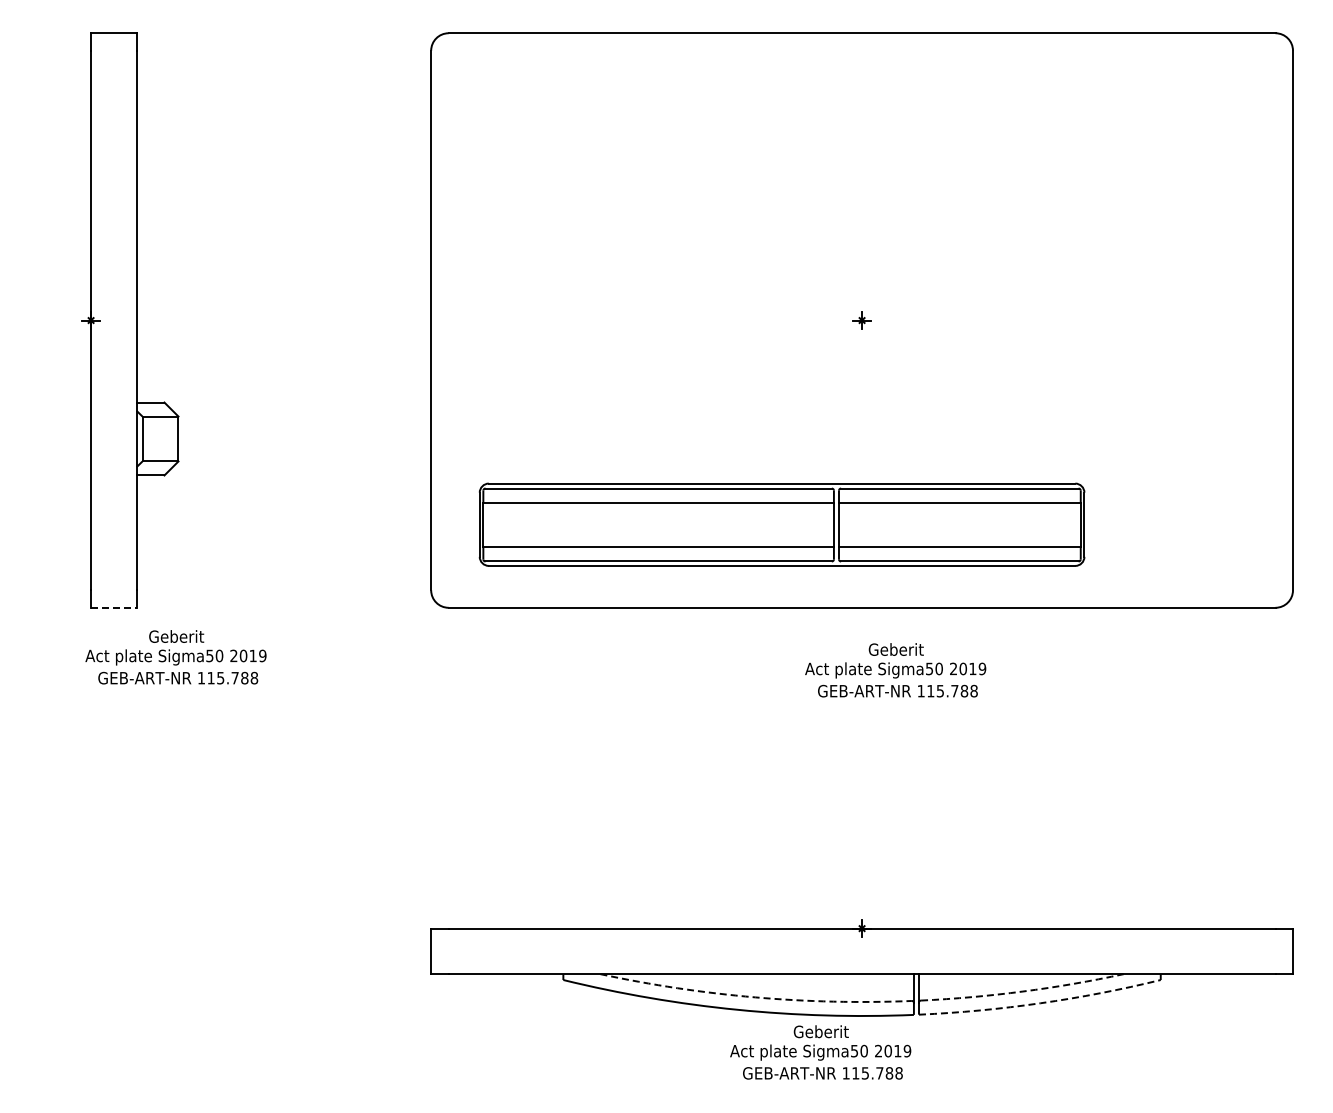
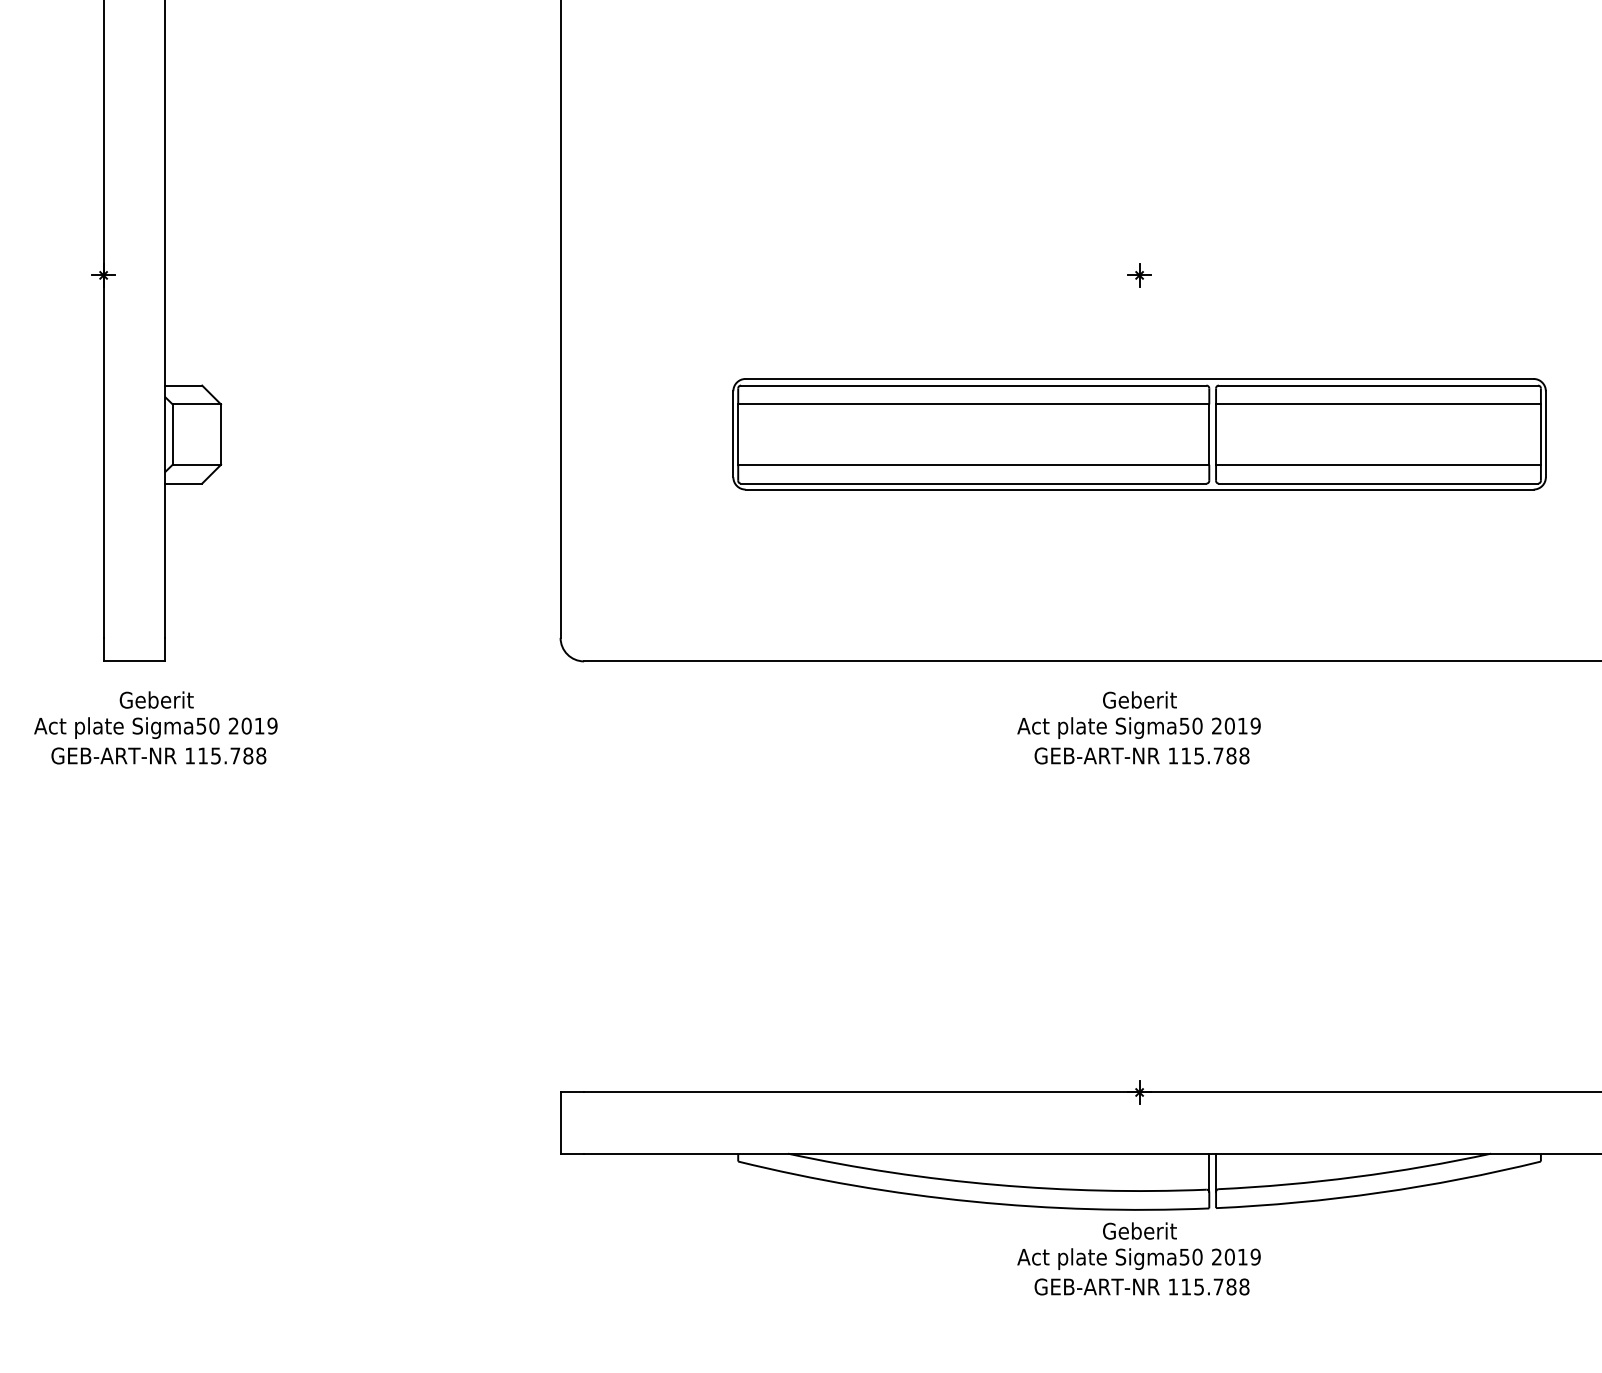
part: (781, 524) -> (1138, 433), moved
line: (113, 607) -> (133, 660), dashed -> solid
text: (175, 657) -> (155, 728), moved
text: (895, 670) -> (1138, 728), moved
arc: (1022, 991) -> (1355, 1176), dashed -> solid
arc: (755, 997) -> (996, 1185), dashed -> solid
arc: (1040, 1003) -> (1379, 1193), dashed -> solid
text: (820, 1052) -> (1138, 1258), moved

